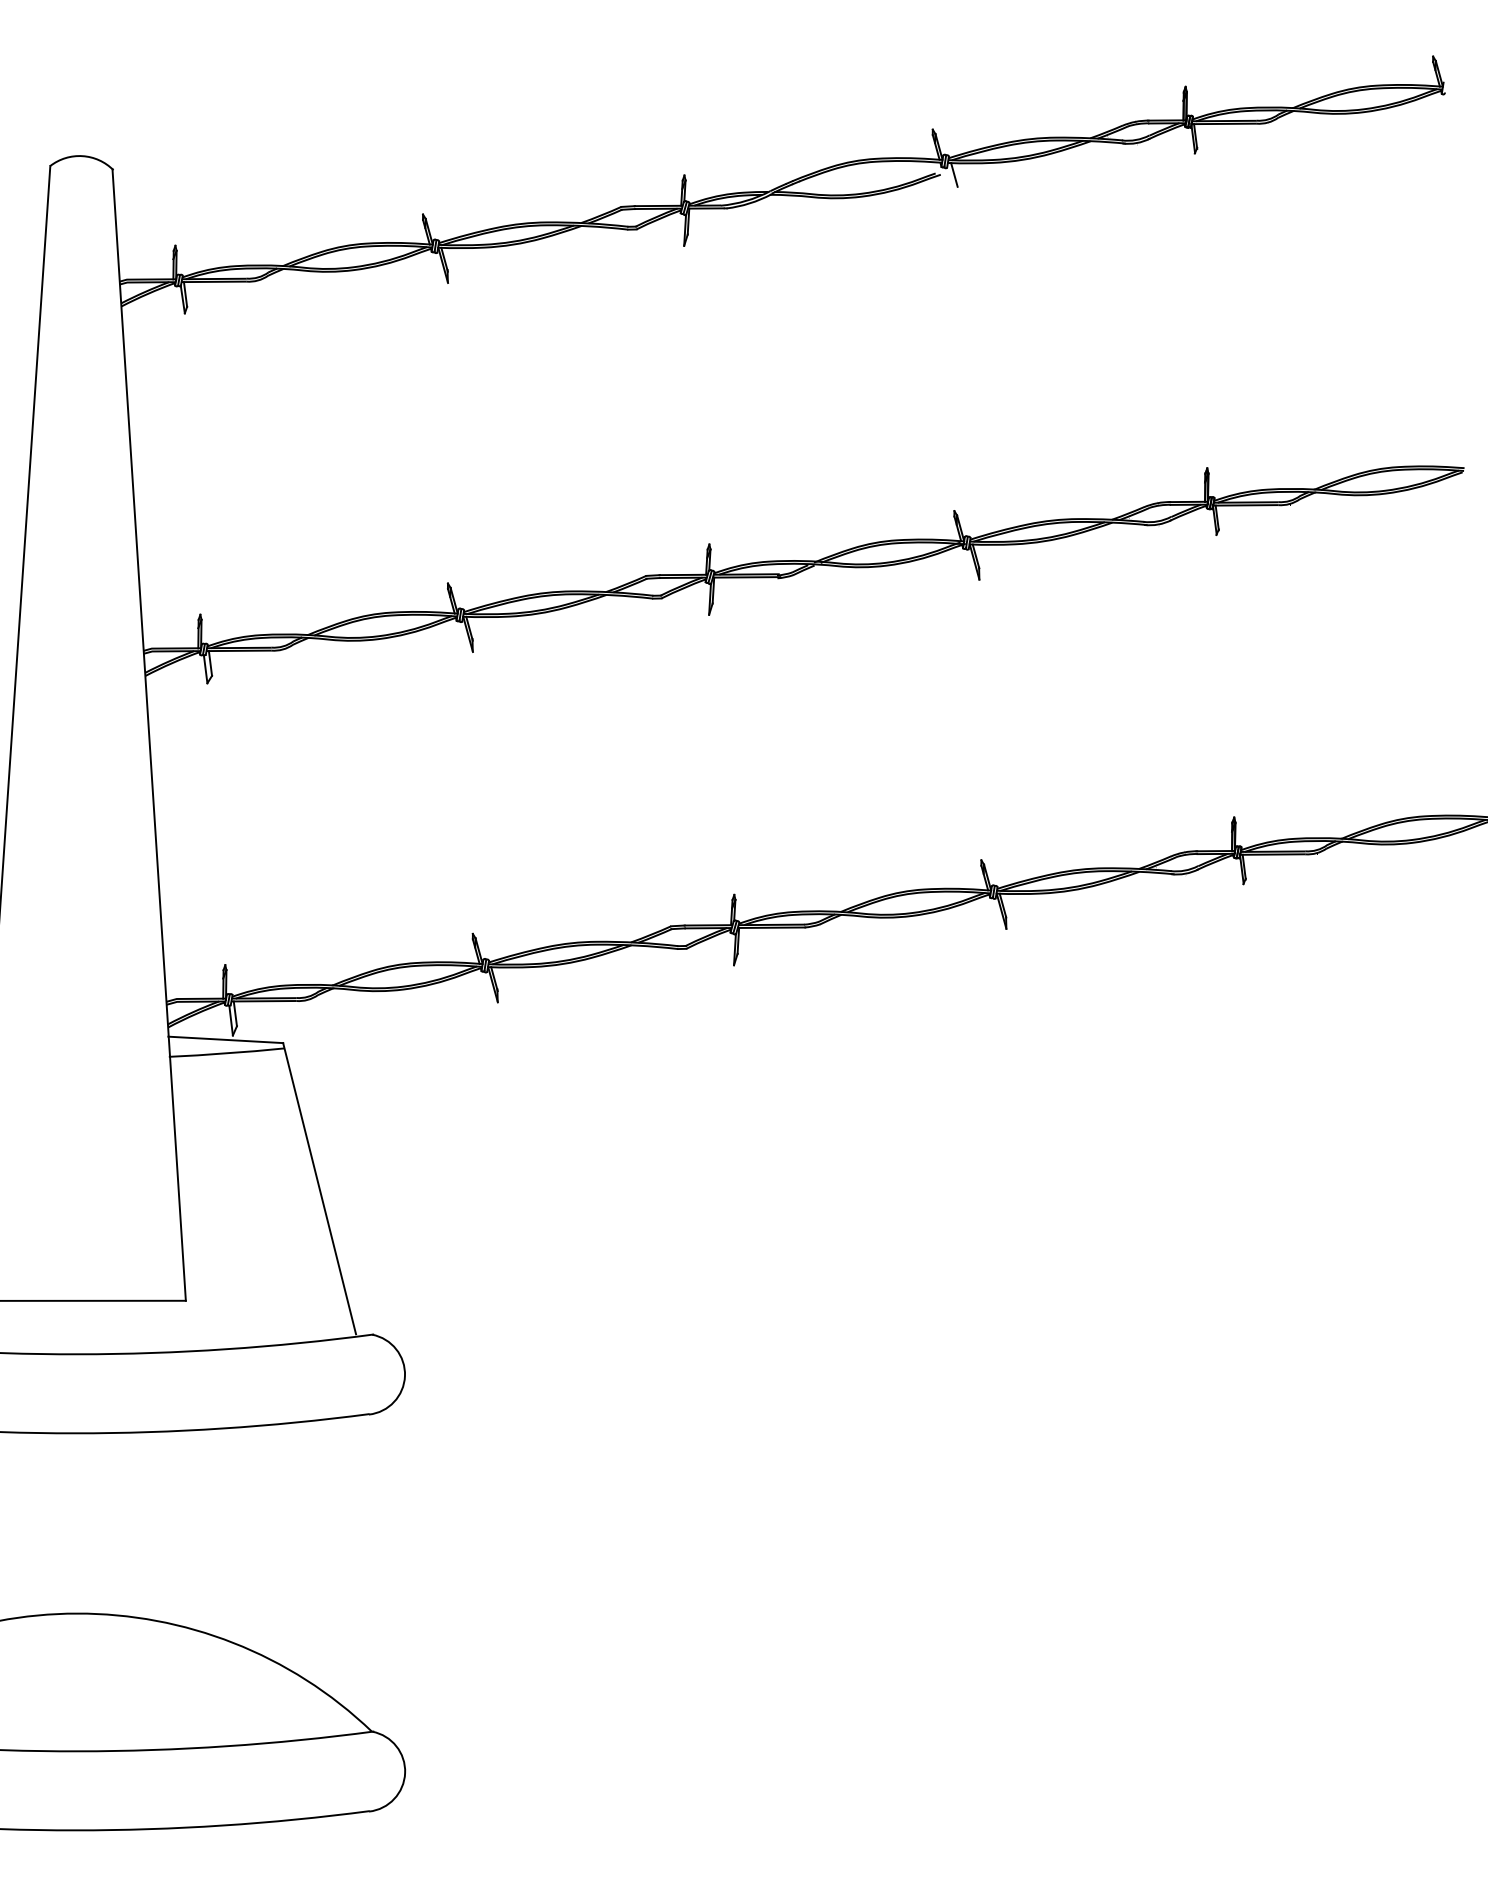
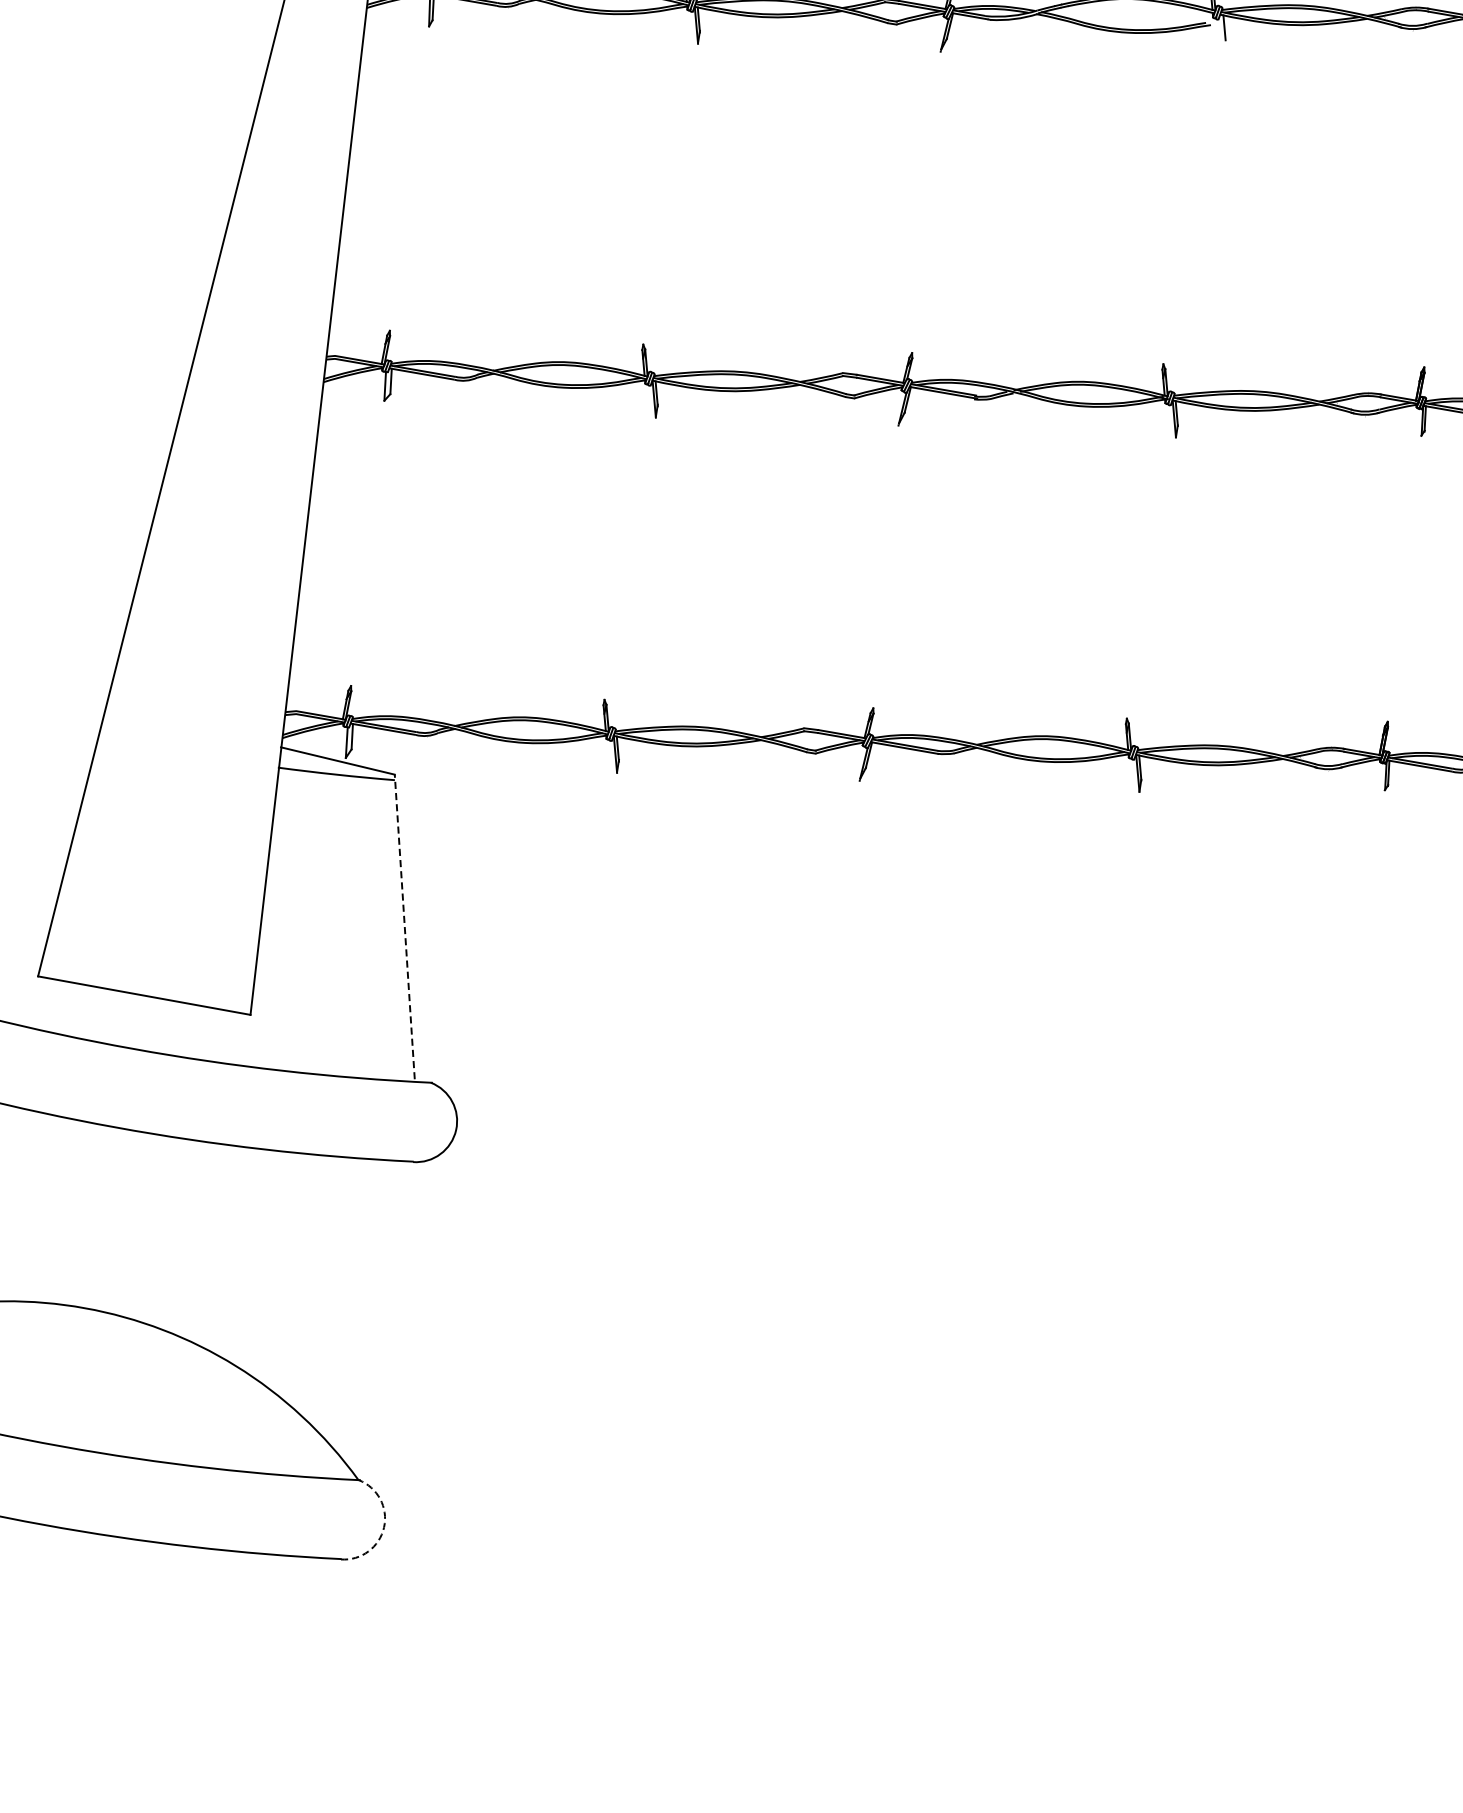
line: (319, 1188) -> (404, 926), solid -> dashed
arc: (405, 1773) -> (384, 1527), solid -> dashed

